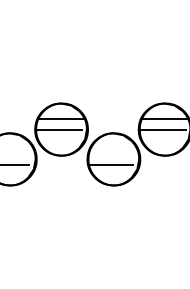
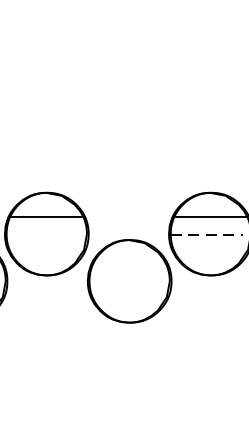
line: (59, 129) -> (43, 233), removed
line: (162, 129) -> (206, 233), solid -> dashed
line: (110, 165) -> (124, 291), removed

